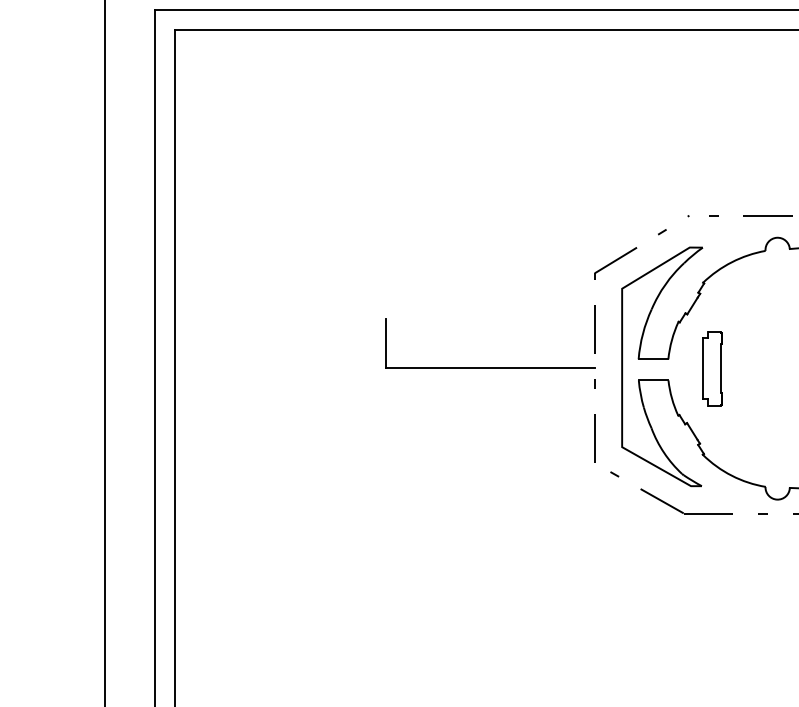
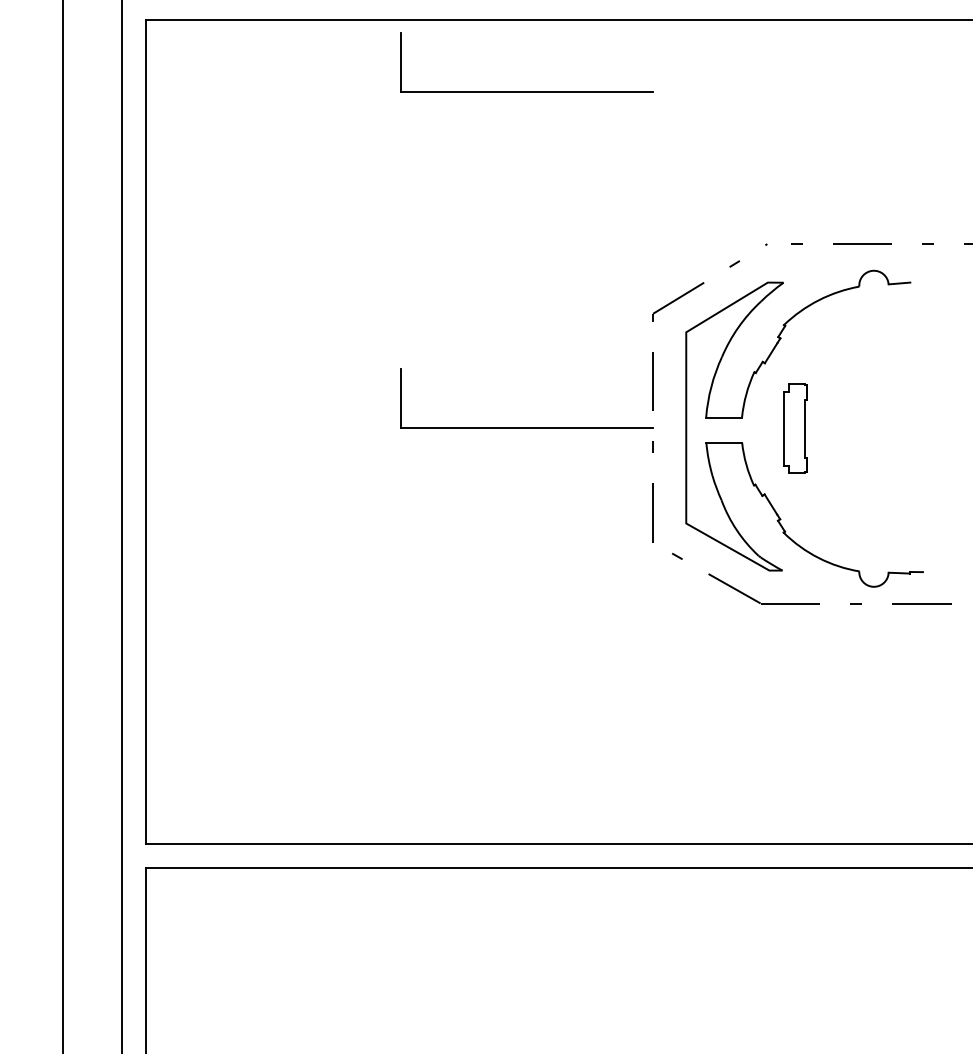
part: (489, 89) -> (526, 91), added

